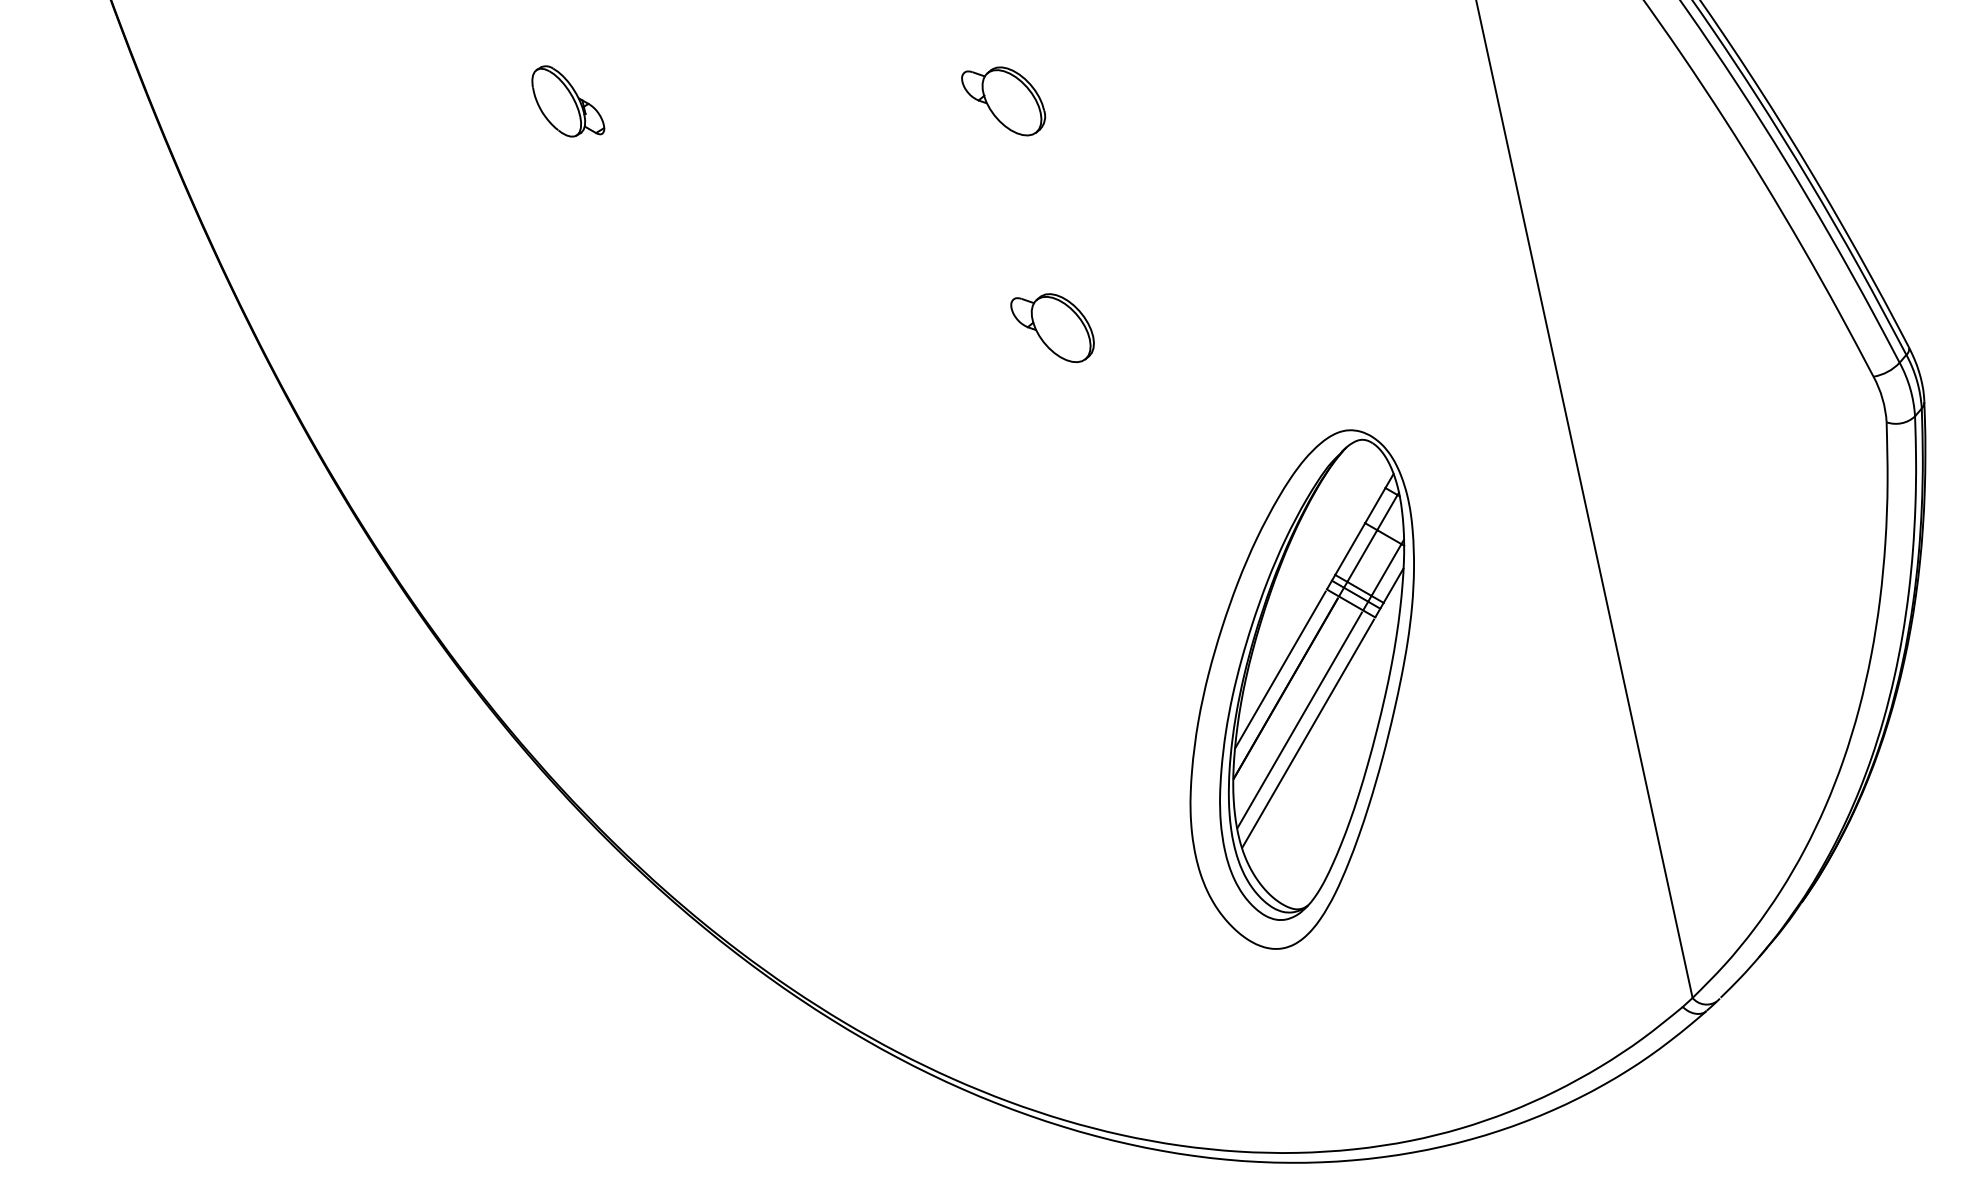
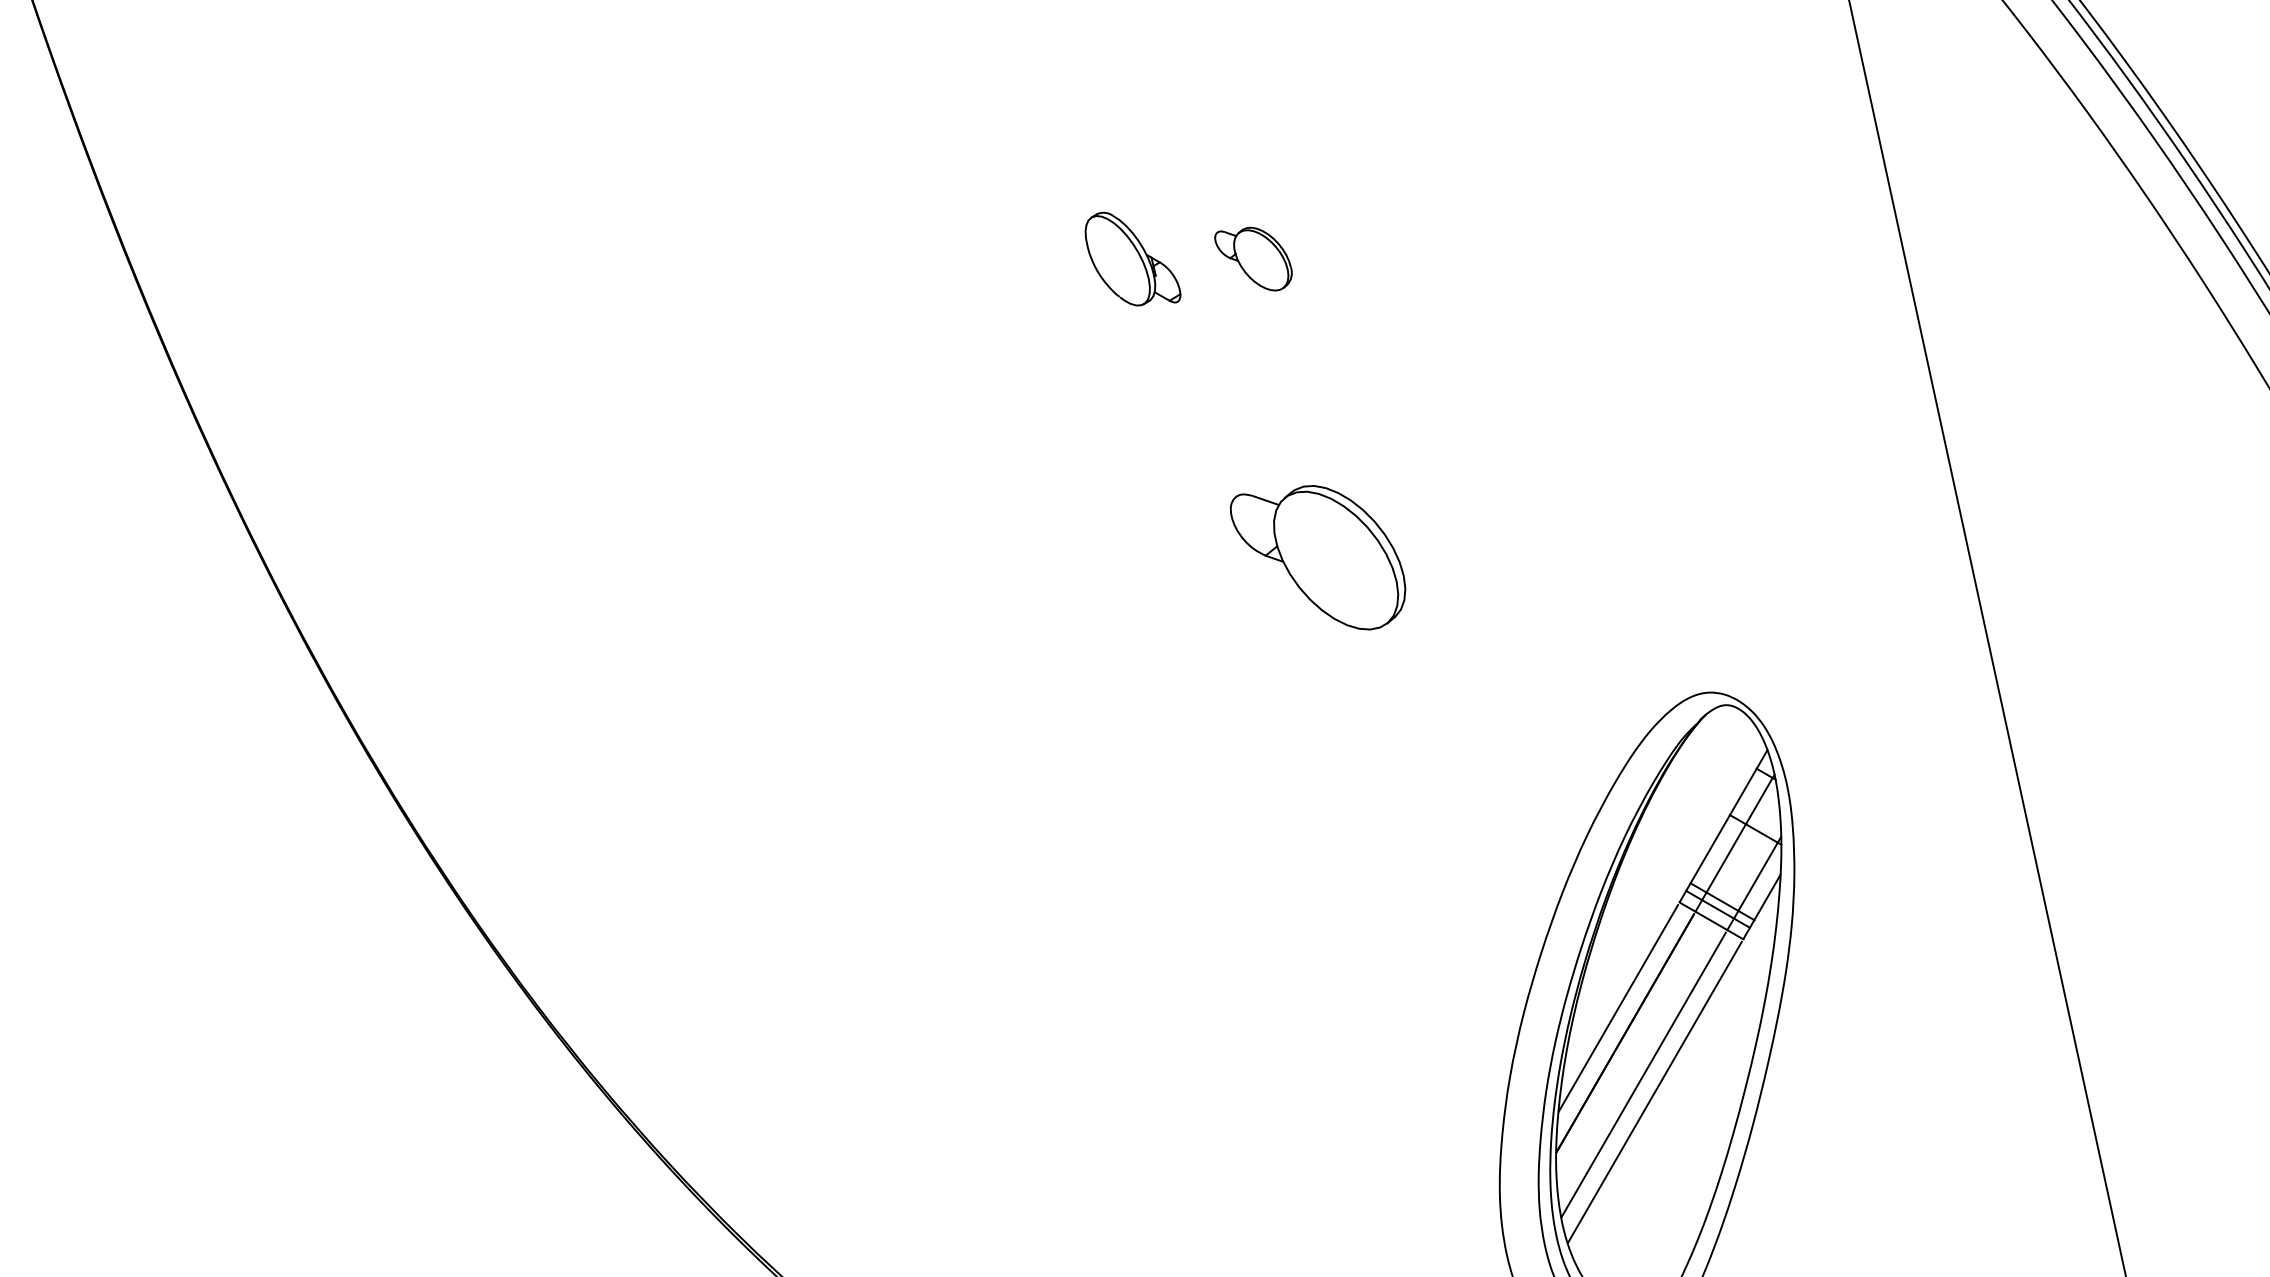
part: (568, 101) -> (1133, 259), moved
part: (1003, 101) -> (1253, 259), size x0.7
part: (1052, 328) -> (1317, 558), size x1.6

